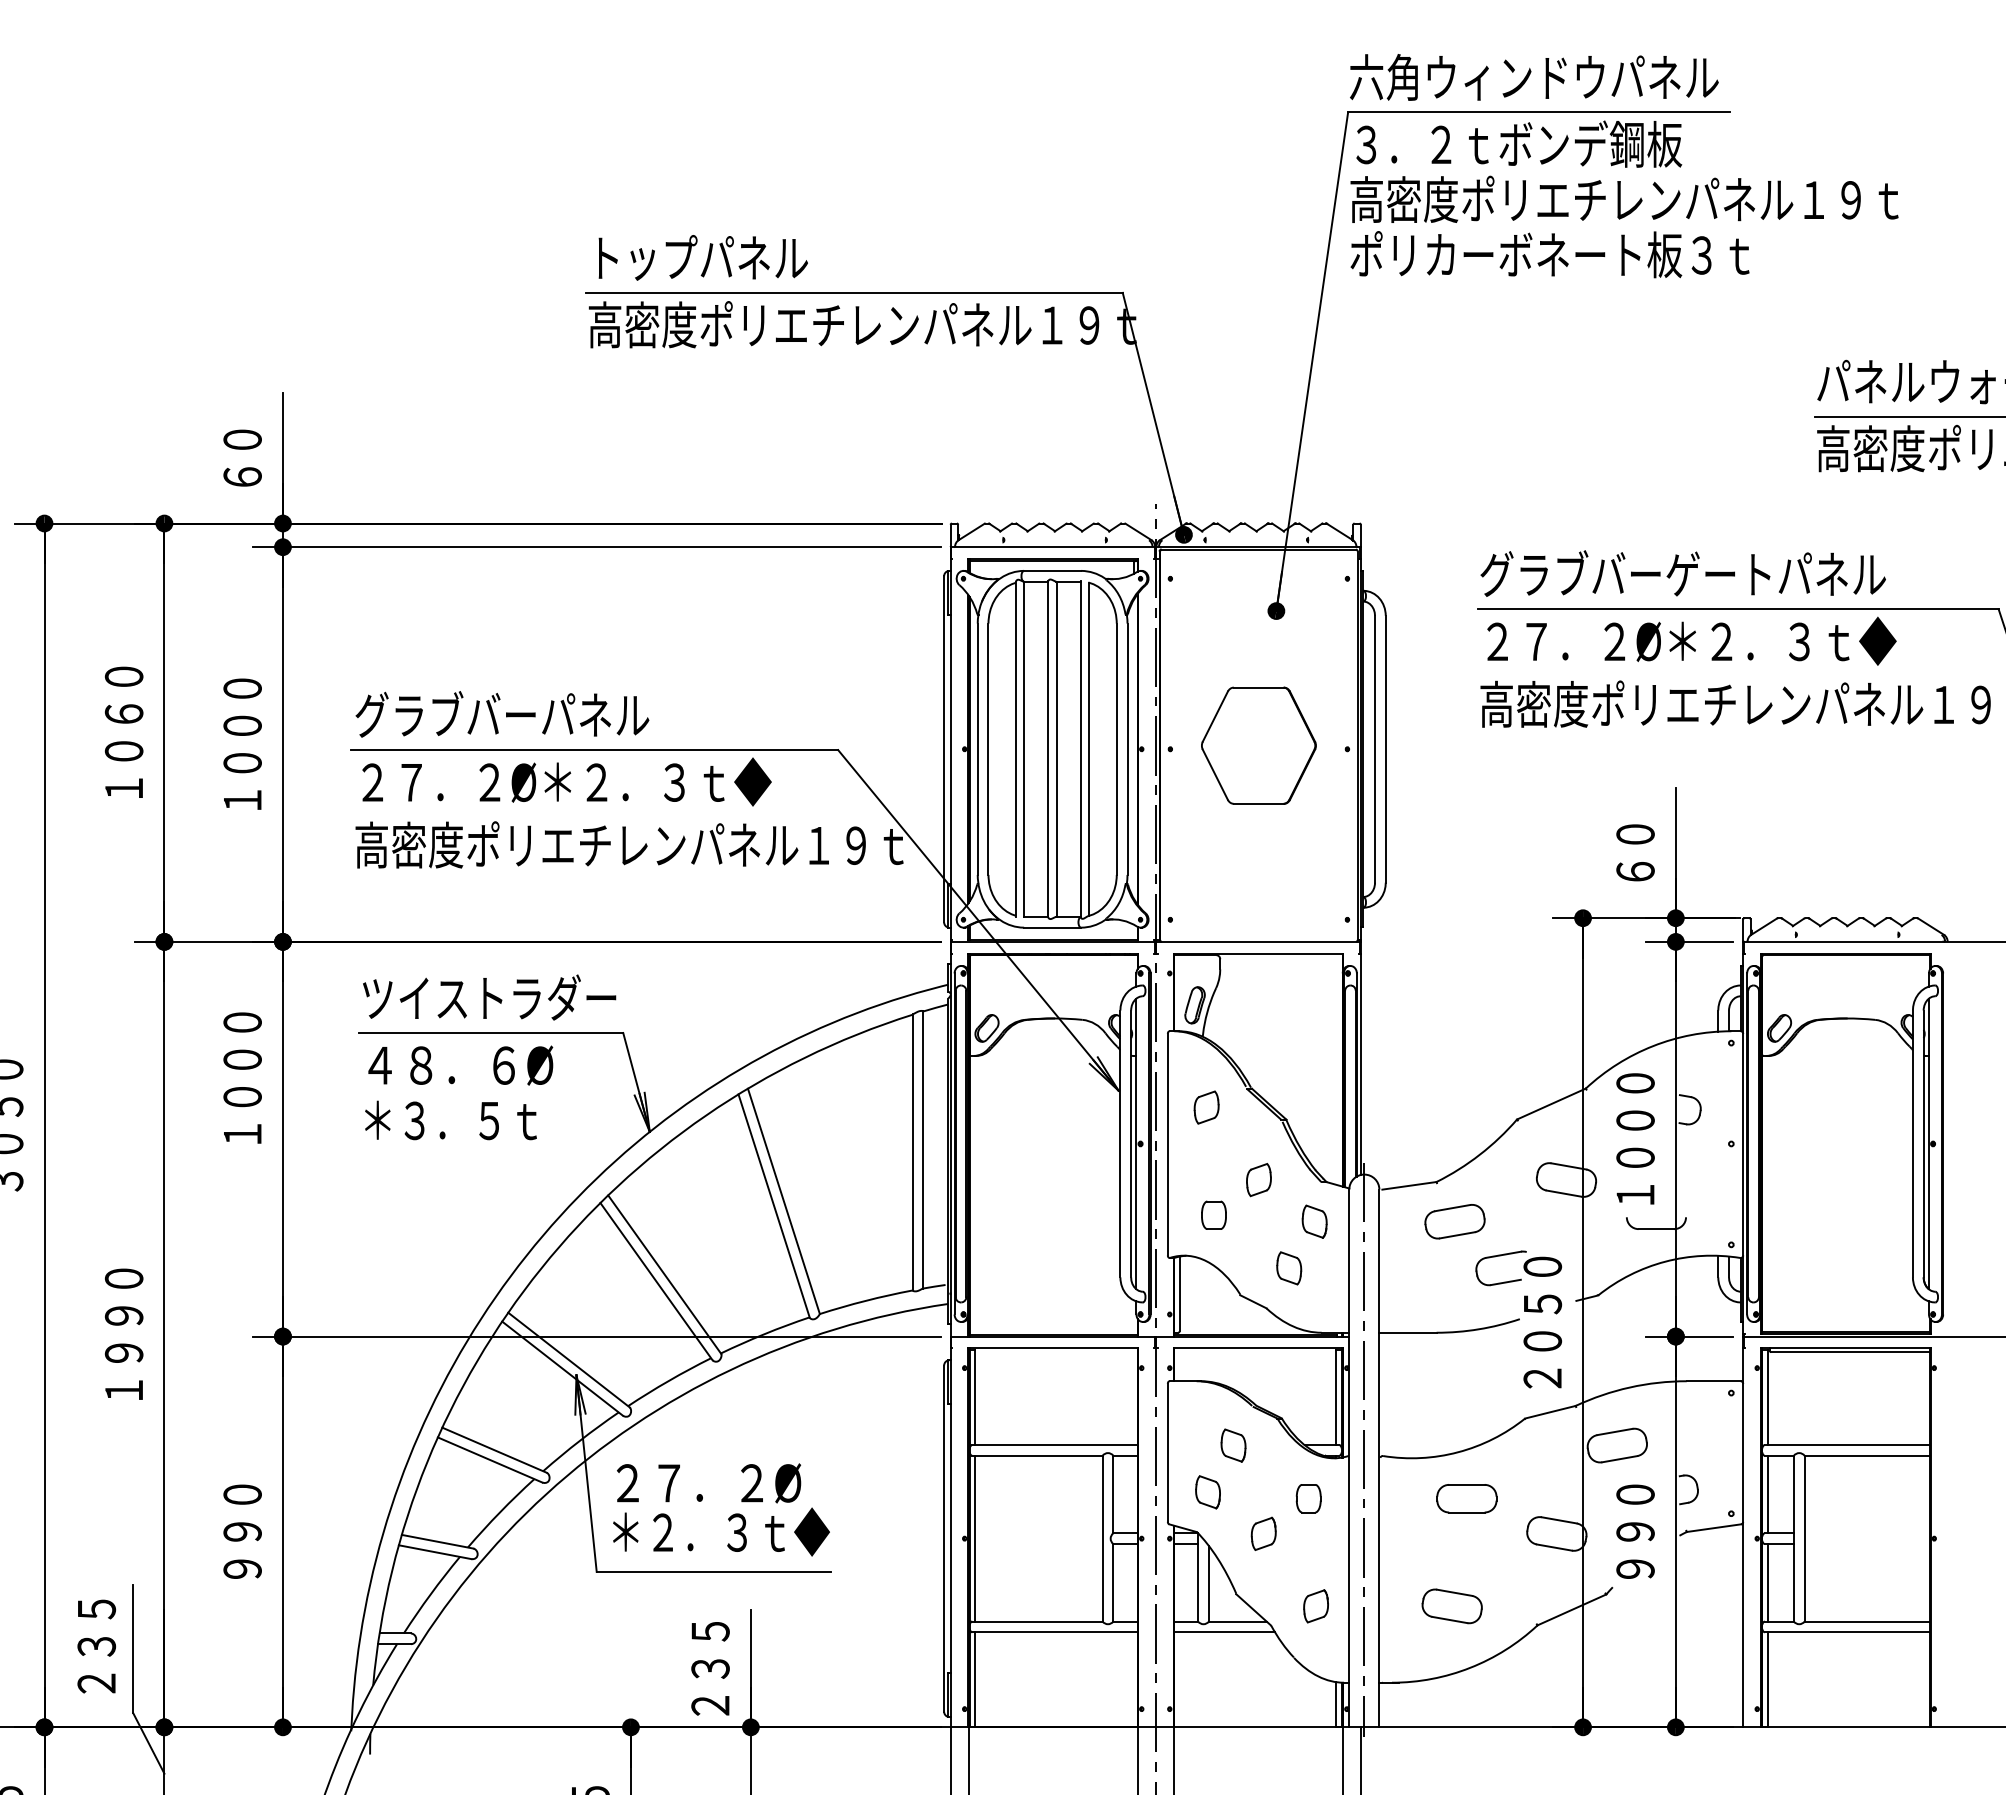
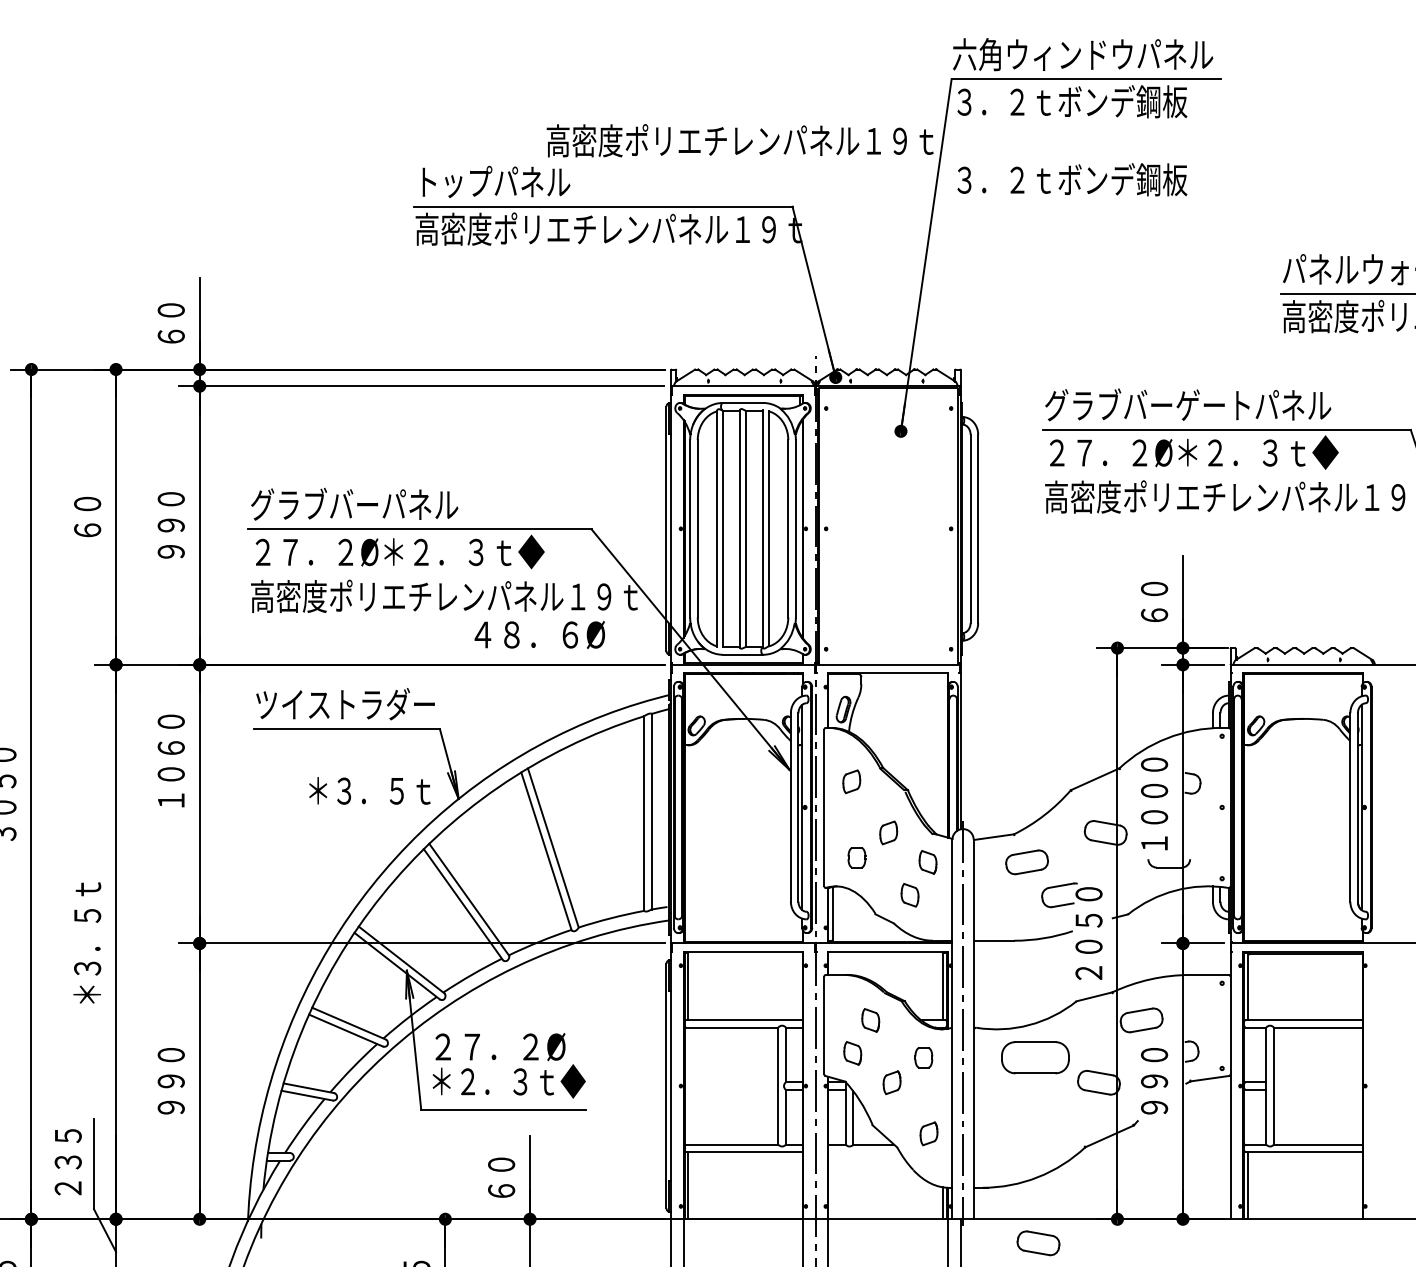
text: (1624, 198) -> (740, 140), moved
text: (1549, 254) -> (1093, 179), ポリカーボネート板３ｔ -> ３．２ｔボンデ鋼板
text: (123, 731) -> (87, 516), １０６０ -> ６０
text: (242, 743) -> (171, 524), １０００ -> ９９０
part: (1258, 745) -> (888, 526), removed
text: (242, 1059) -> (171, 747), １０００ -> １０６０
text: (460, 1065) -> (539, 634), moved
text: (450, 1120) -> (369, 790), moved
text: (123, 1335) -> (87, 942), １９９０ -> ＊３．５ｔ
line: (1767, 1494) -> (1247, 1054), removed
part: (1466, 1498) -> (1035, 1057), size x1.6
line: (975, 1538) -> (688, 1085), removed
line: (1767, 1582) -> (1247, 1117), removed
part: (1451, 1606) -> (1038, 1243), moved
line: (1224, 1632) -> (864, 1152), removed
text: (710, 1668) -> (501, 1177), ２３５ -> ６０

